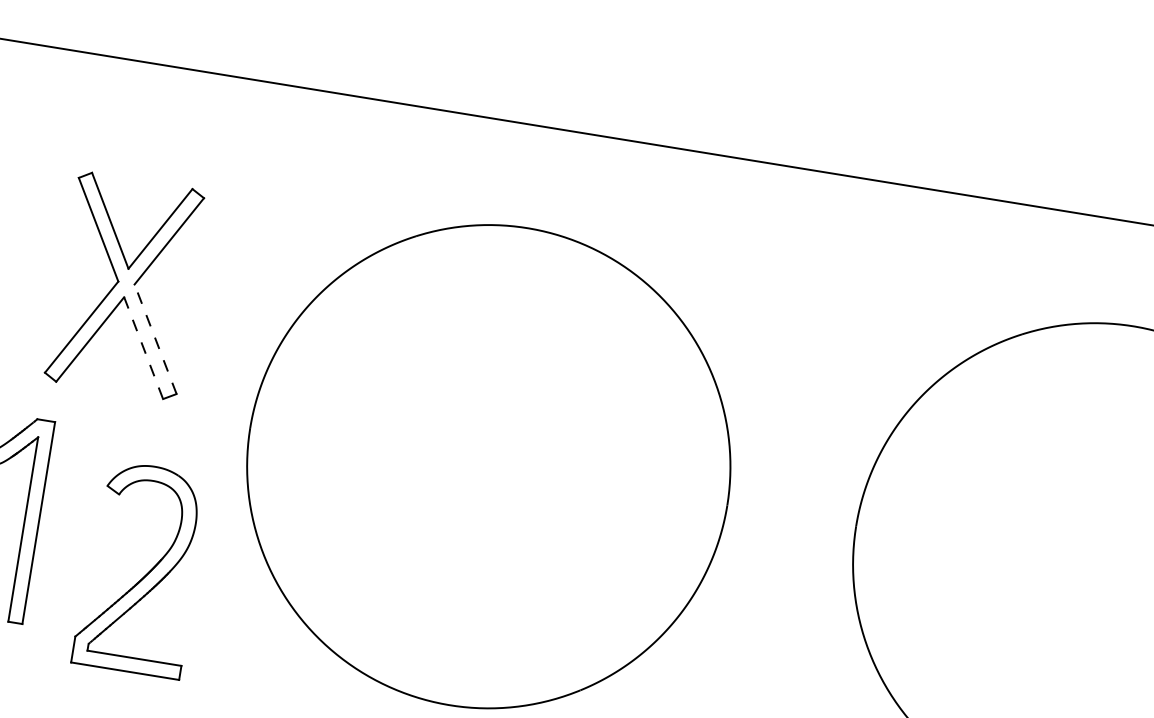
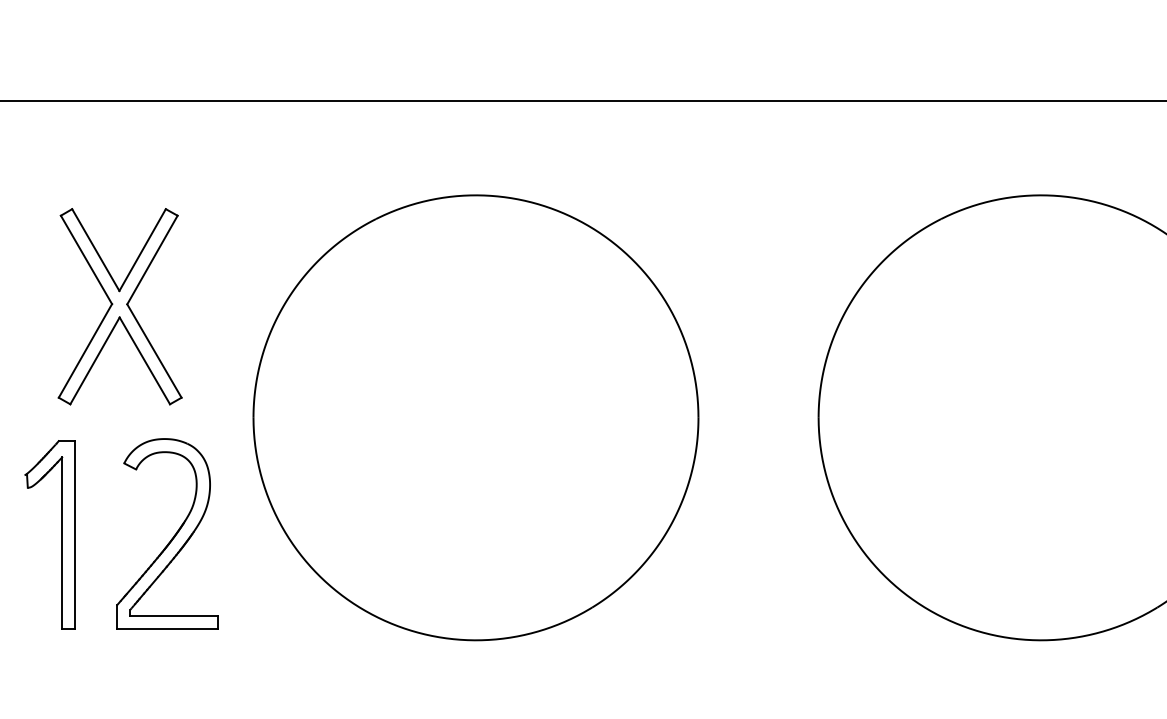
line: (155, 338) -> (154, 350), dashed -> solid
line: (144, 348) -> (145, 361), dashed -> solid
part: (147, 571) -> (173, 535), moved

